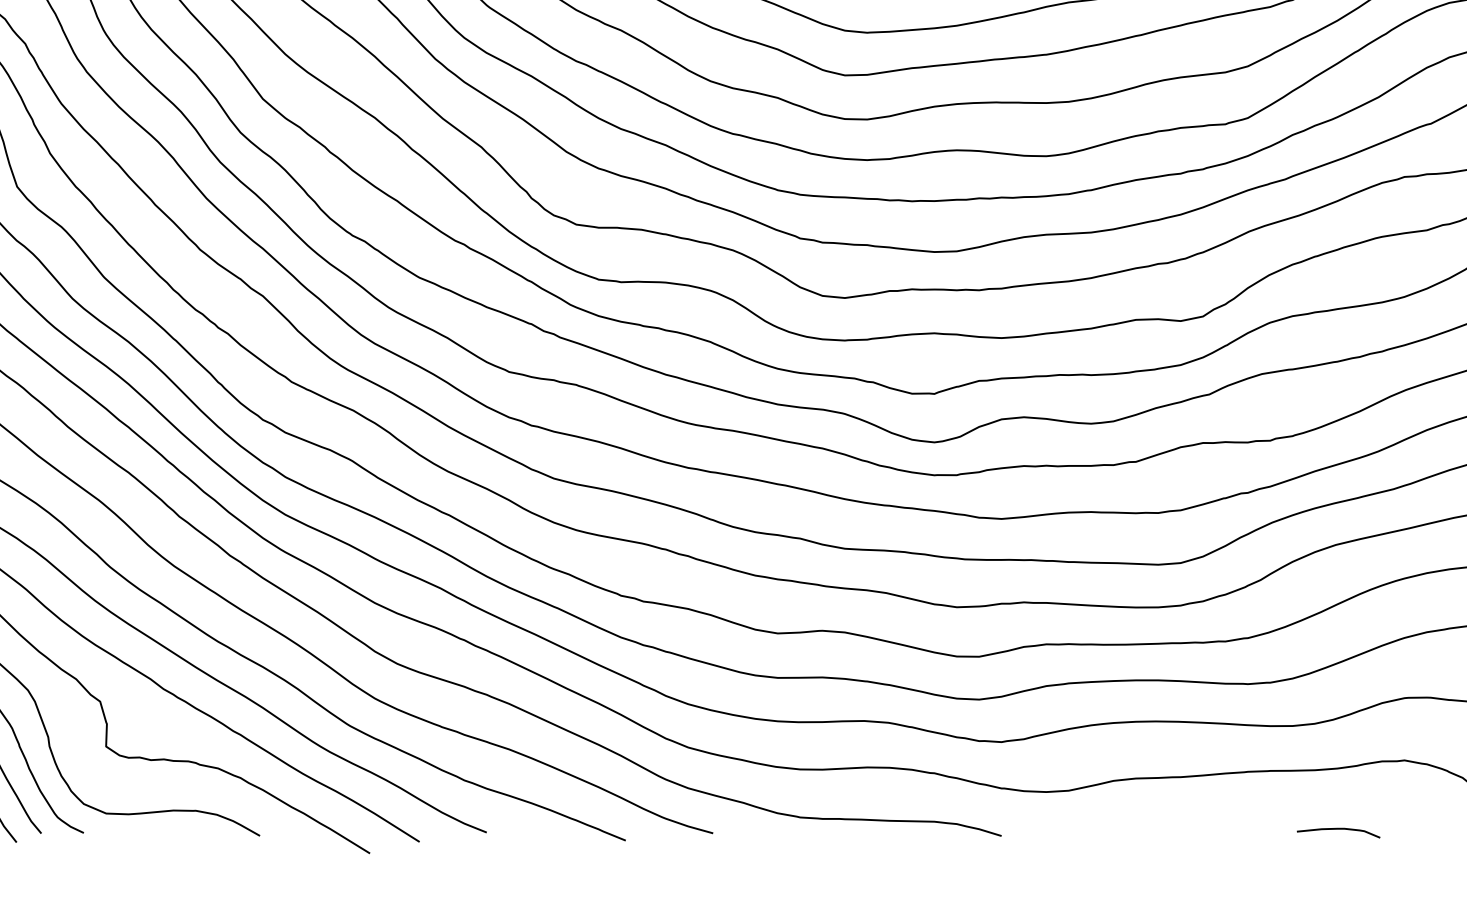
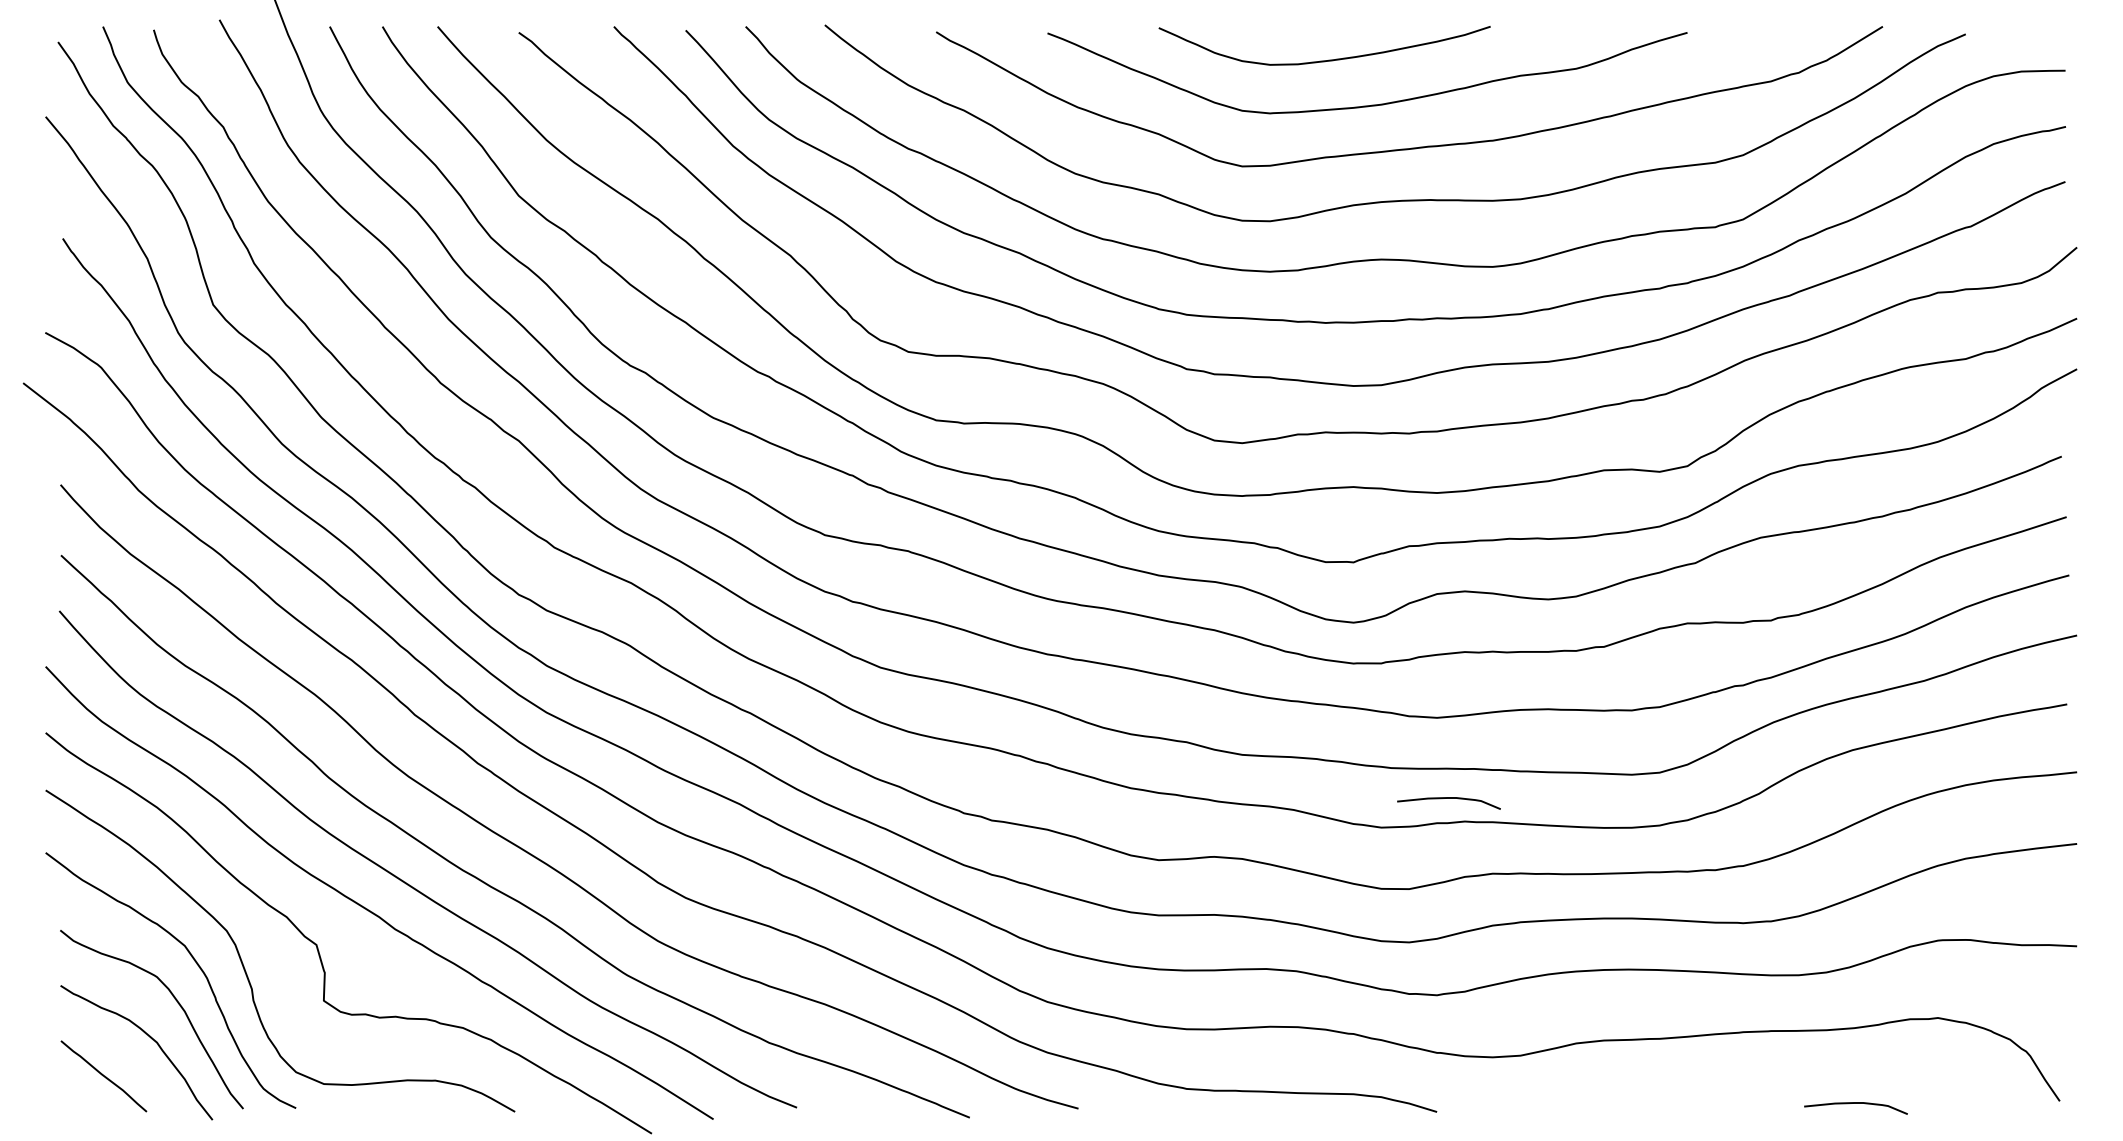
curve: (1010, 583) -> (1448, 798), added

